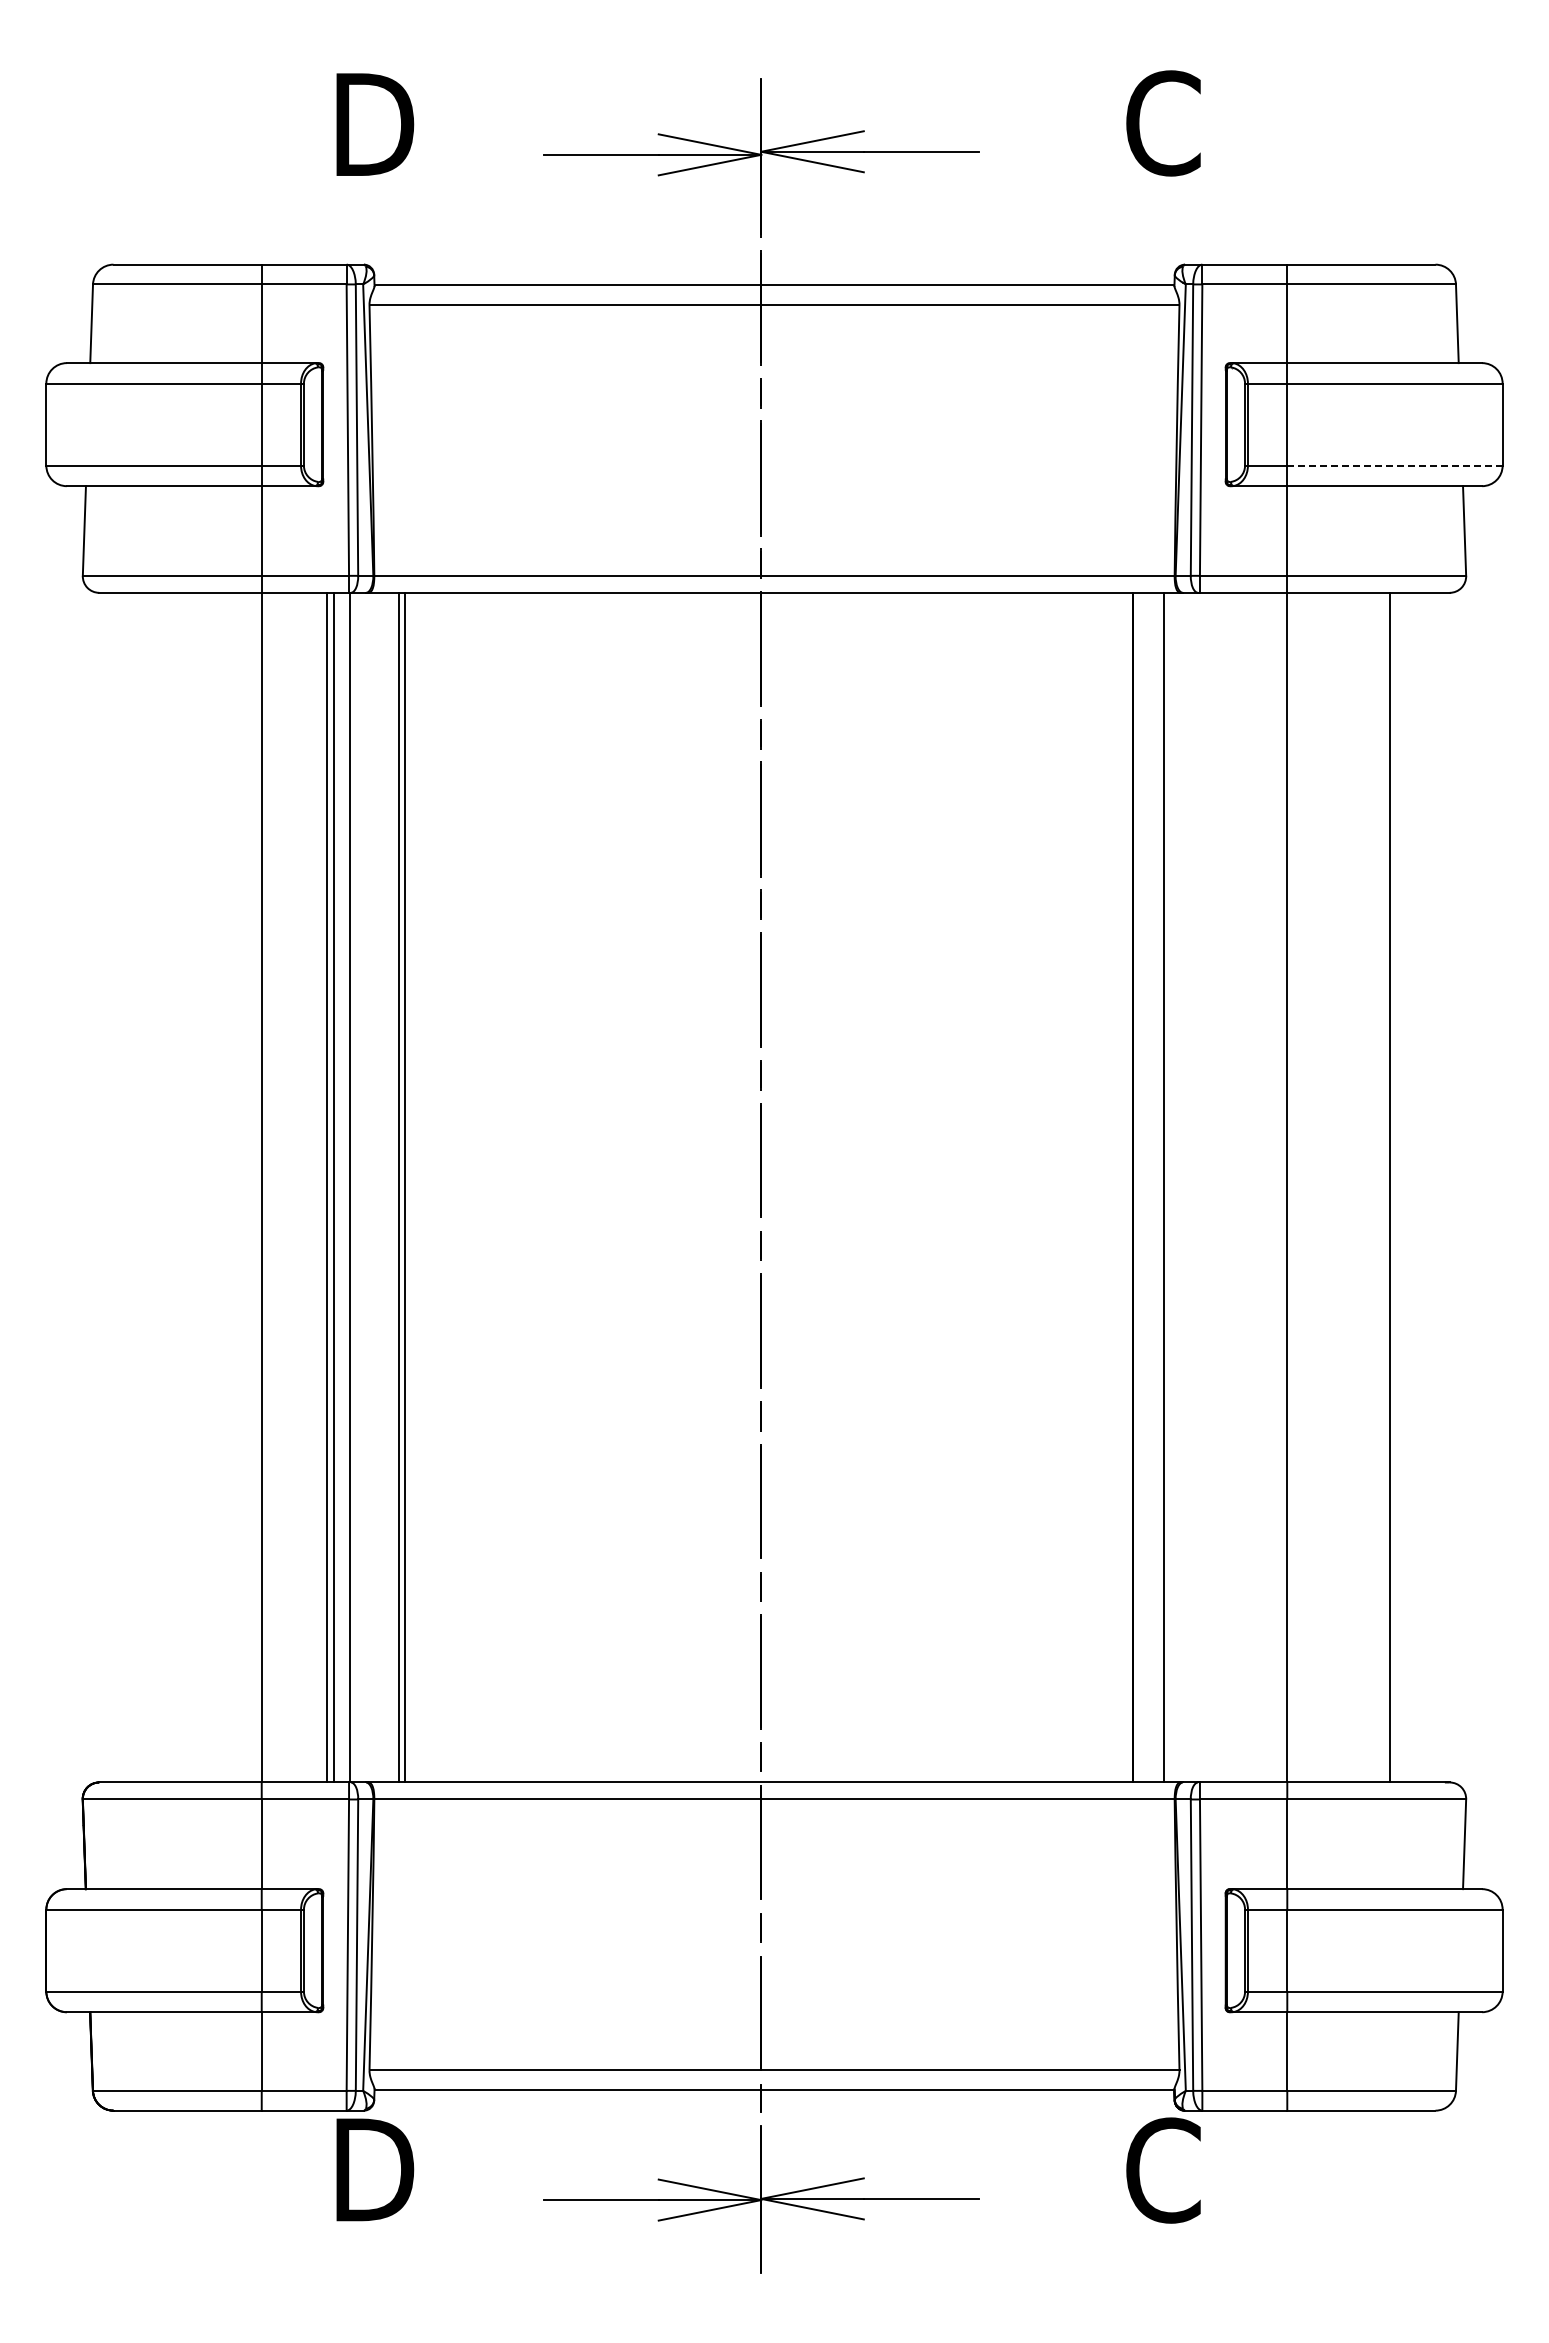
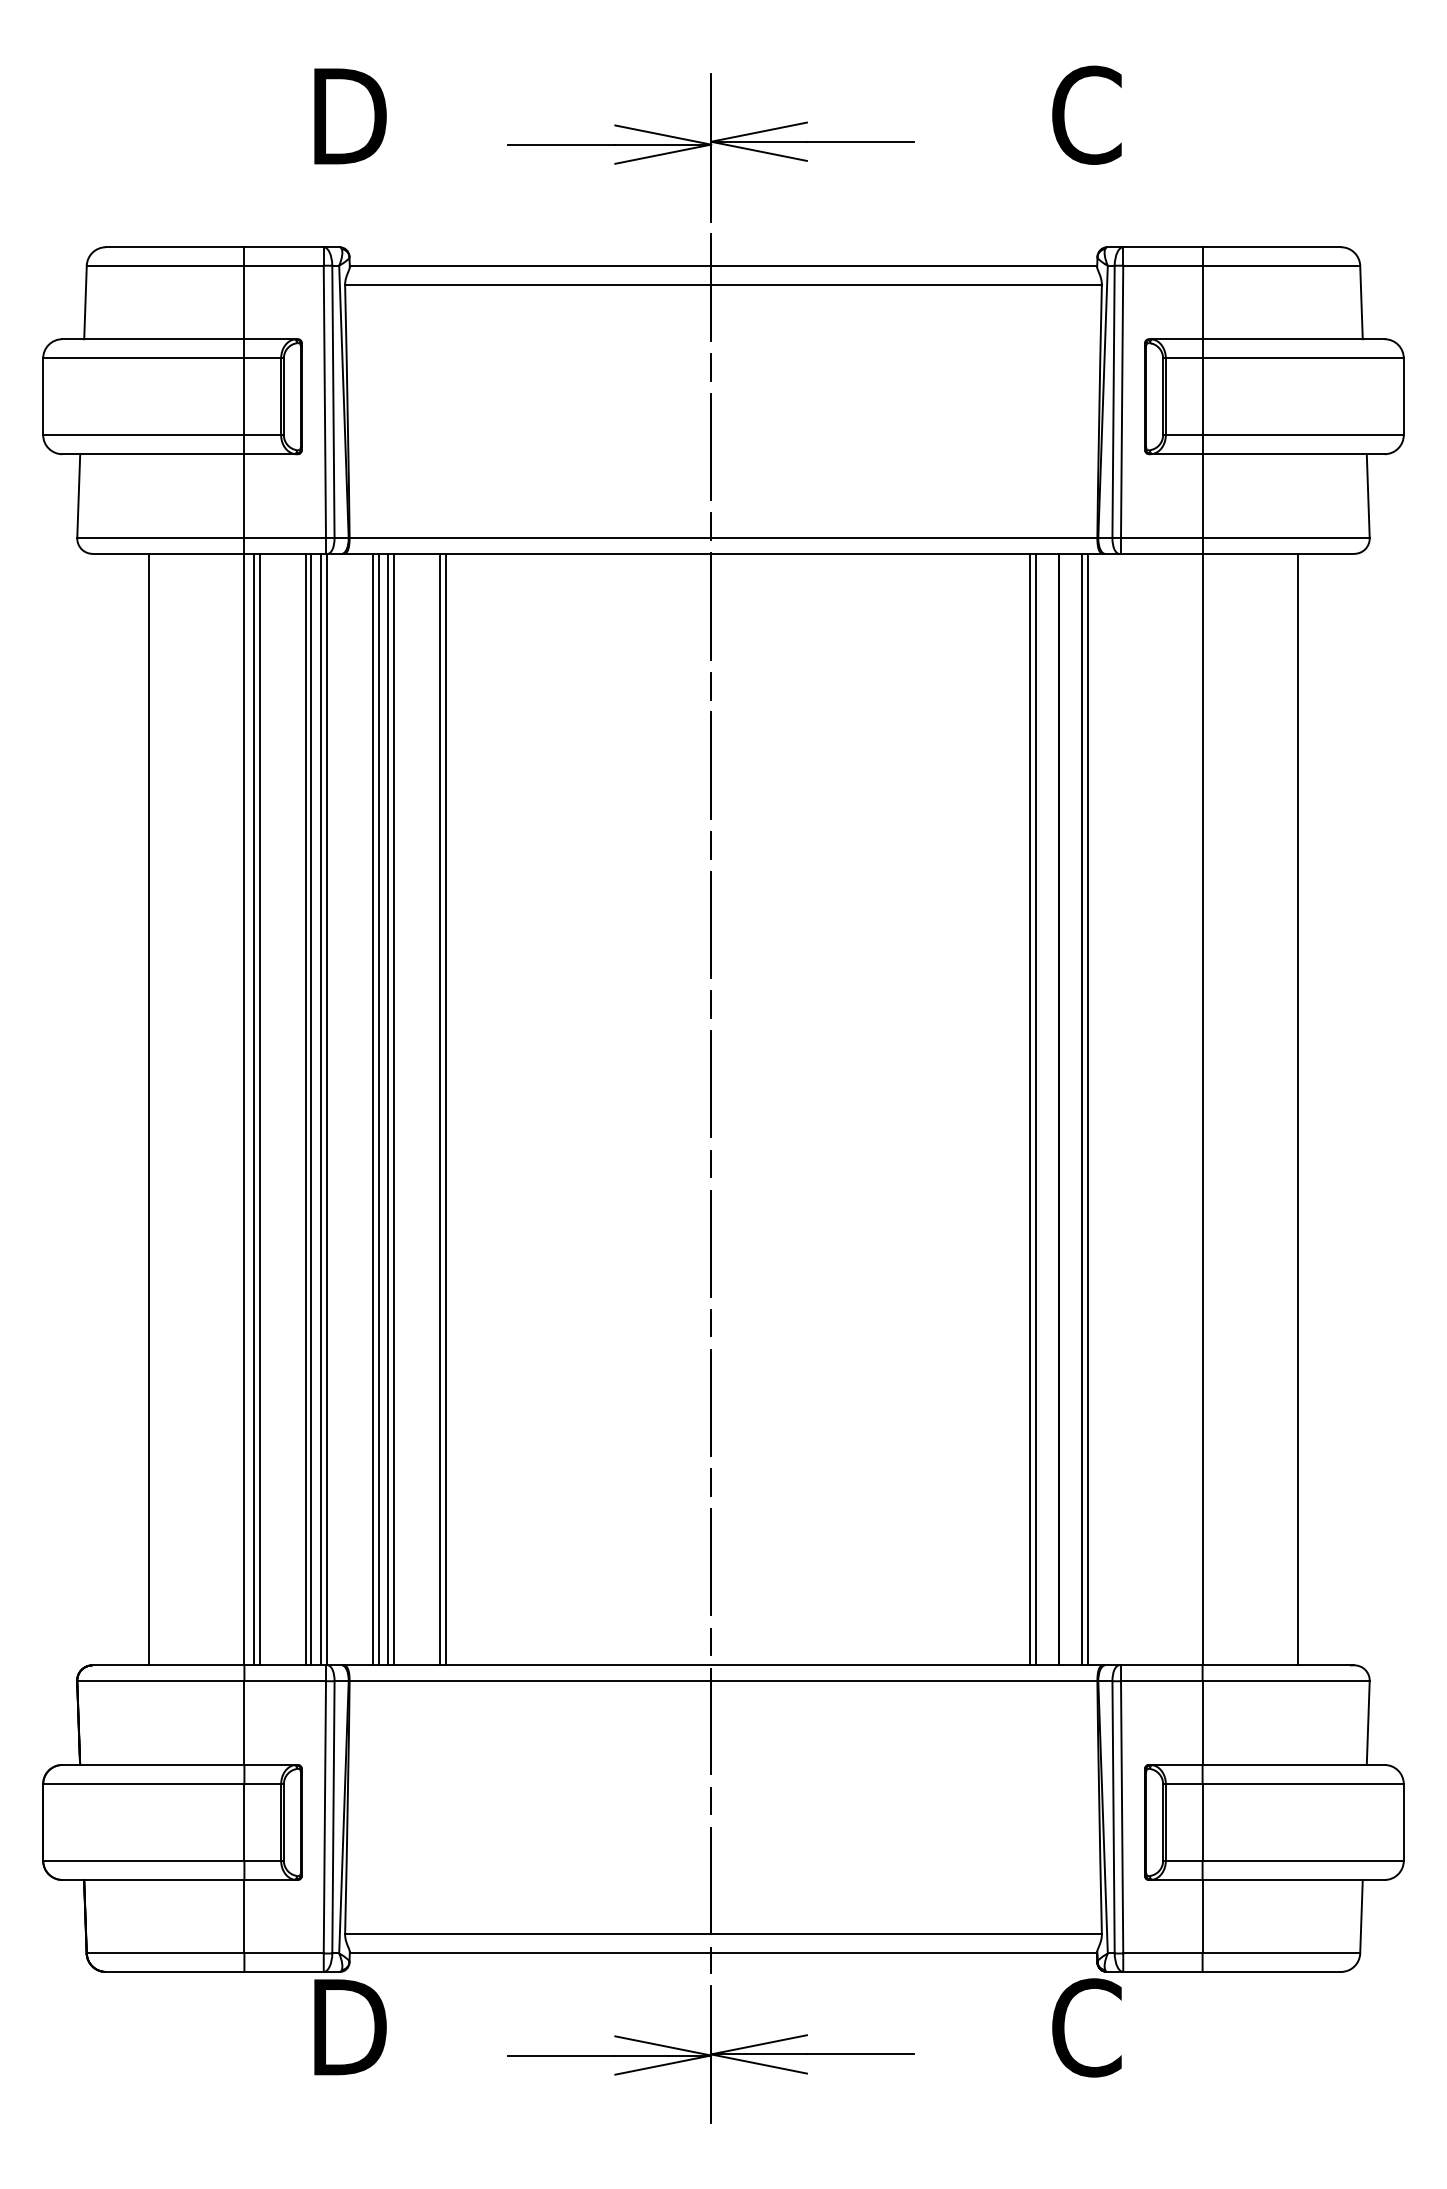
line: (1394, 465) -> (1302, 434), dashed -> solid
line: (159, 1187) -> (148, 1109), added
line: (271, 1187) -> (253, 1109), added
line: (278, 1187) -> (260, 1109), added
line: (343, 1187) -> (320, 1109), added
line: (415, 1187) -> (388, 1109), added
line: (421, 1187) -> (393, 1109), added
line: (470, 1187) -> (439, 1109), added
line: (477, 1187) -> (446, 1109), added
line: (1102, 1187) -> (1029, 1109), added
line: (1108, 1187) -> (1035, 1109), added
line: (1158, 1187) -> (1082, 1109), added

